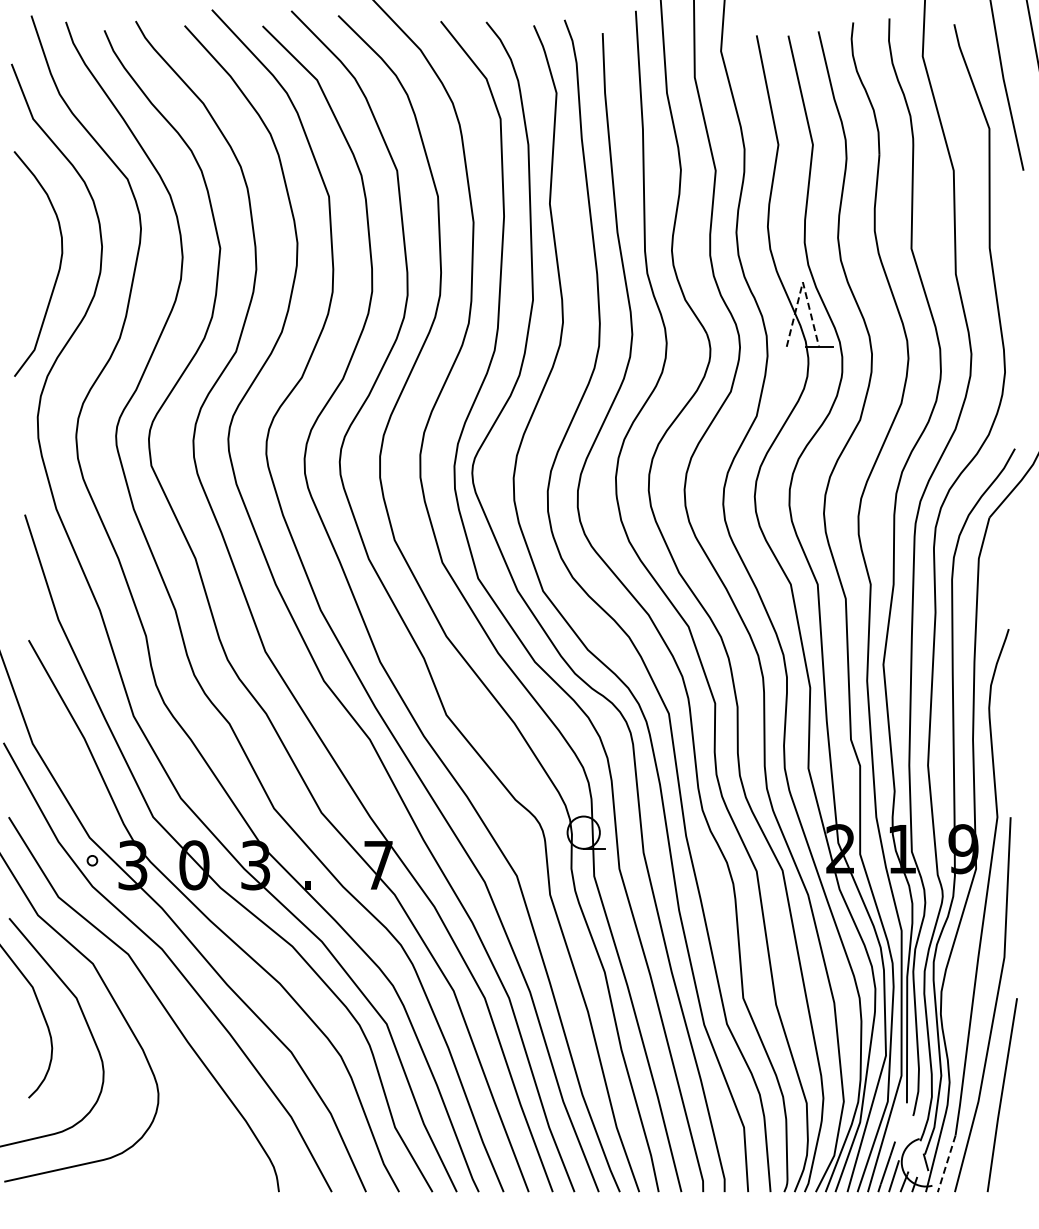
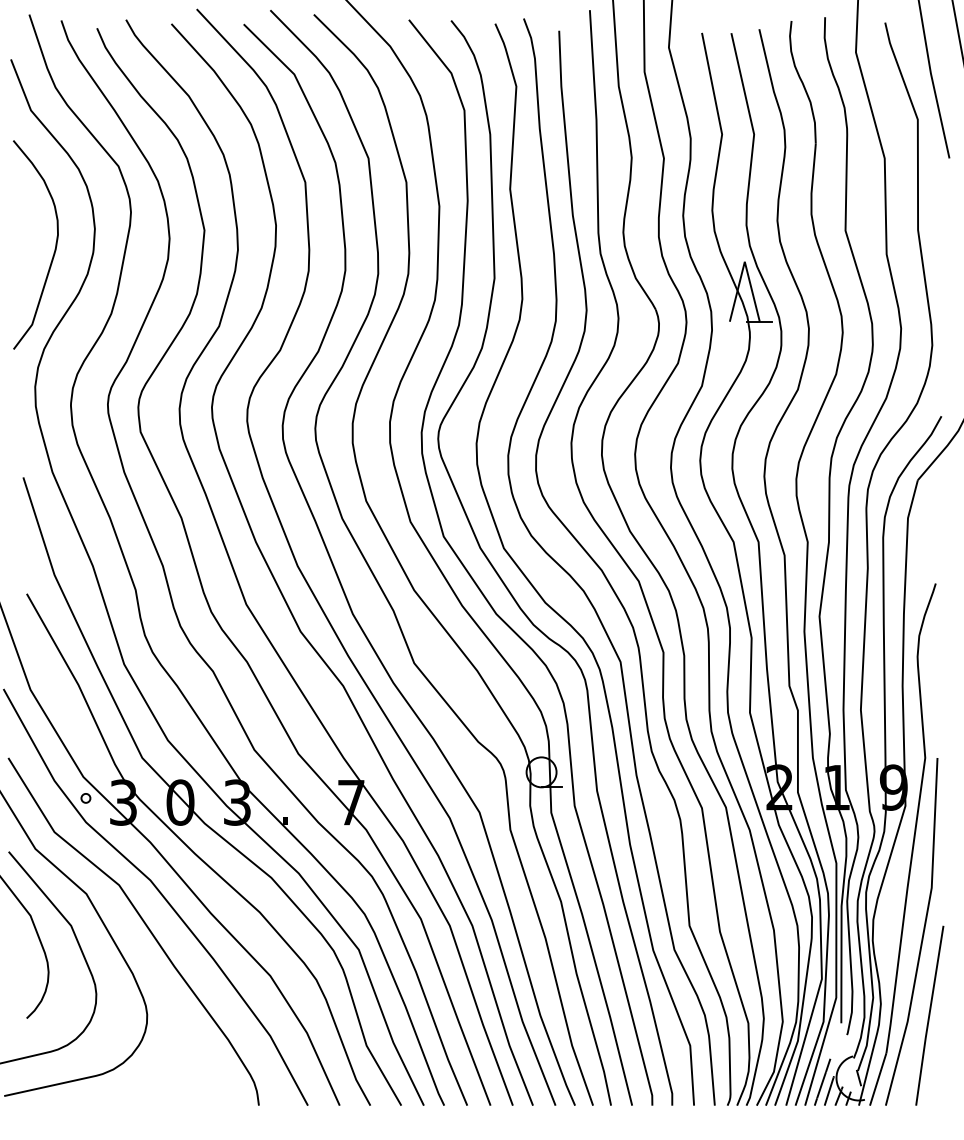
line: (802, 282) -> (744, 262), dashed -> solid
line: (946, 1163) -> (877, 1079), dashed -> solid

